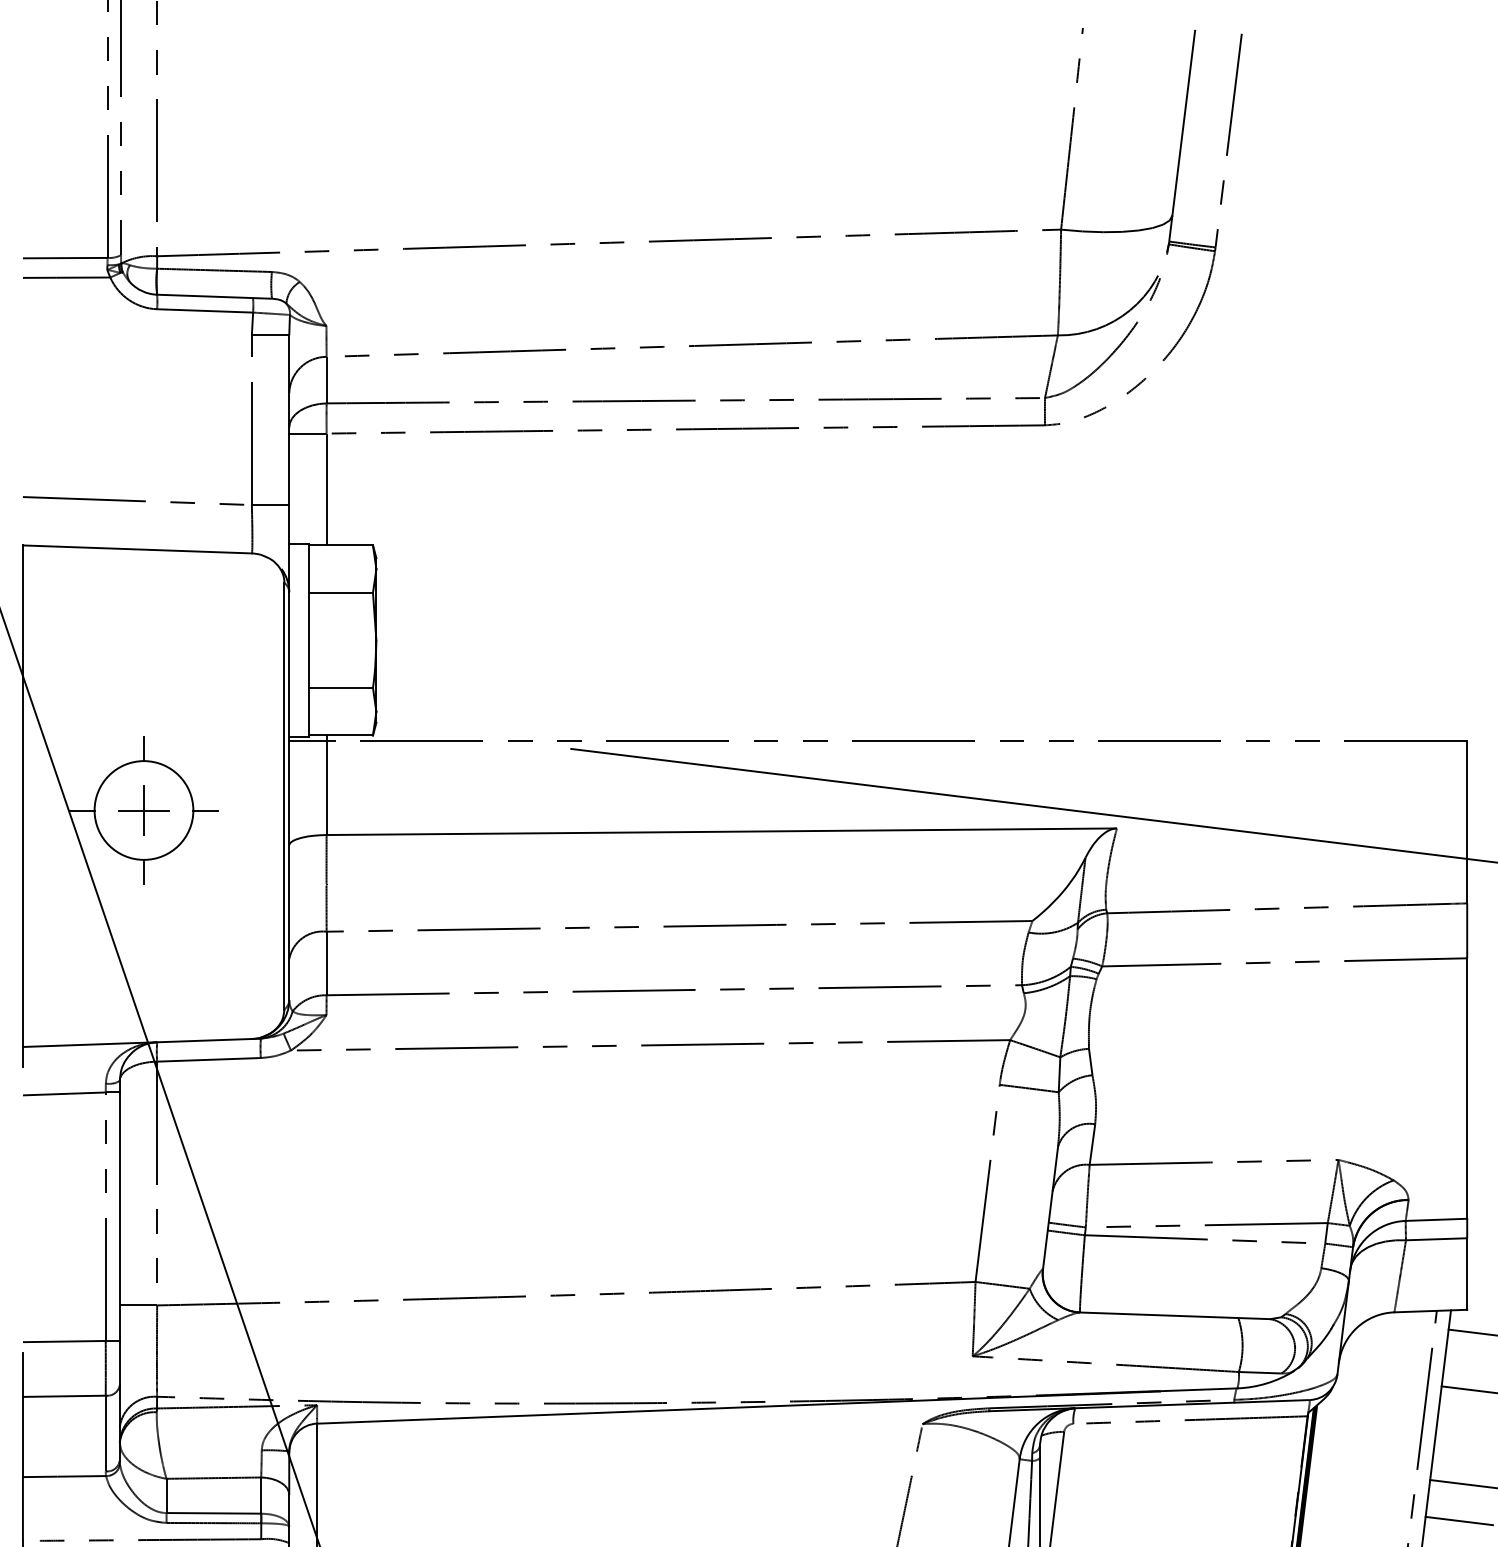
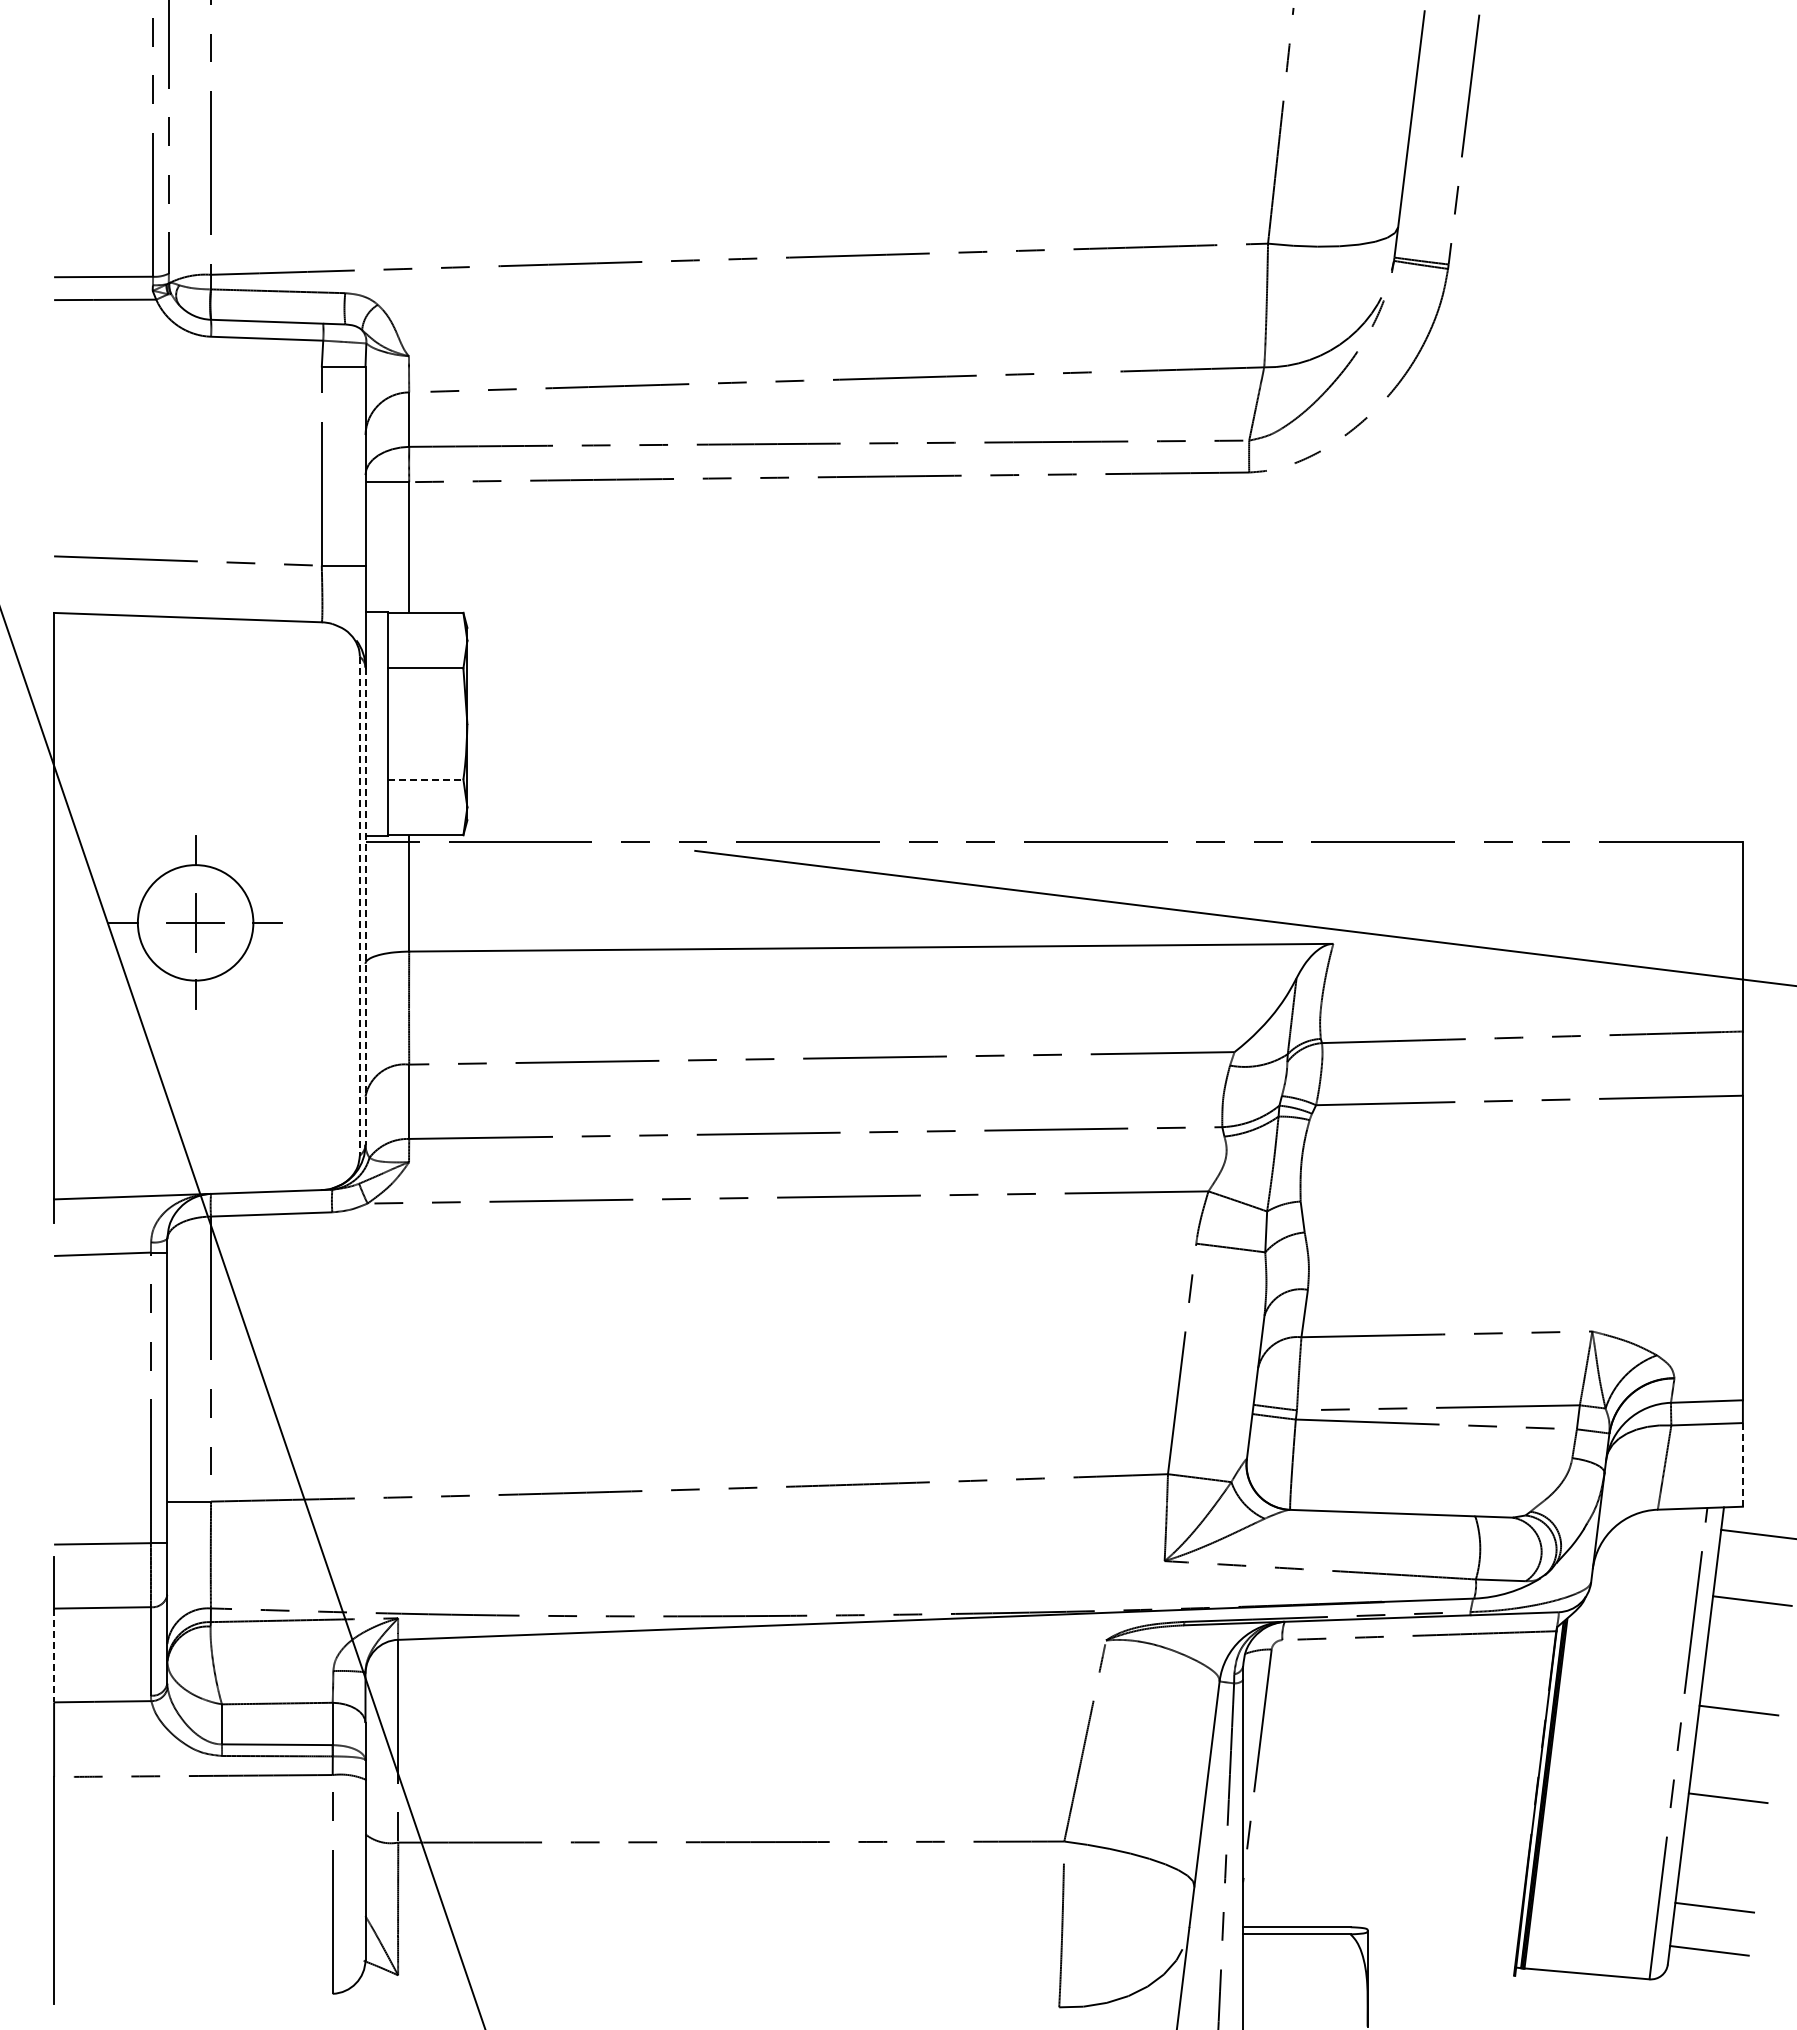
line: (340, 687) -> (425, 779), solid -> dashed
line: (284, 796) -> (359, 906), solid -> dashed
line: (289, 796) -> (365, 906), solid -> dashed
line: (1466, 1273) -> (1742, 1464), solid -> dashed
line: (23, 1437) -> (54, 1655), solid -> dashed
line: (1459, 1520) -> (1733, 1753), removed

